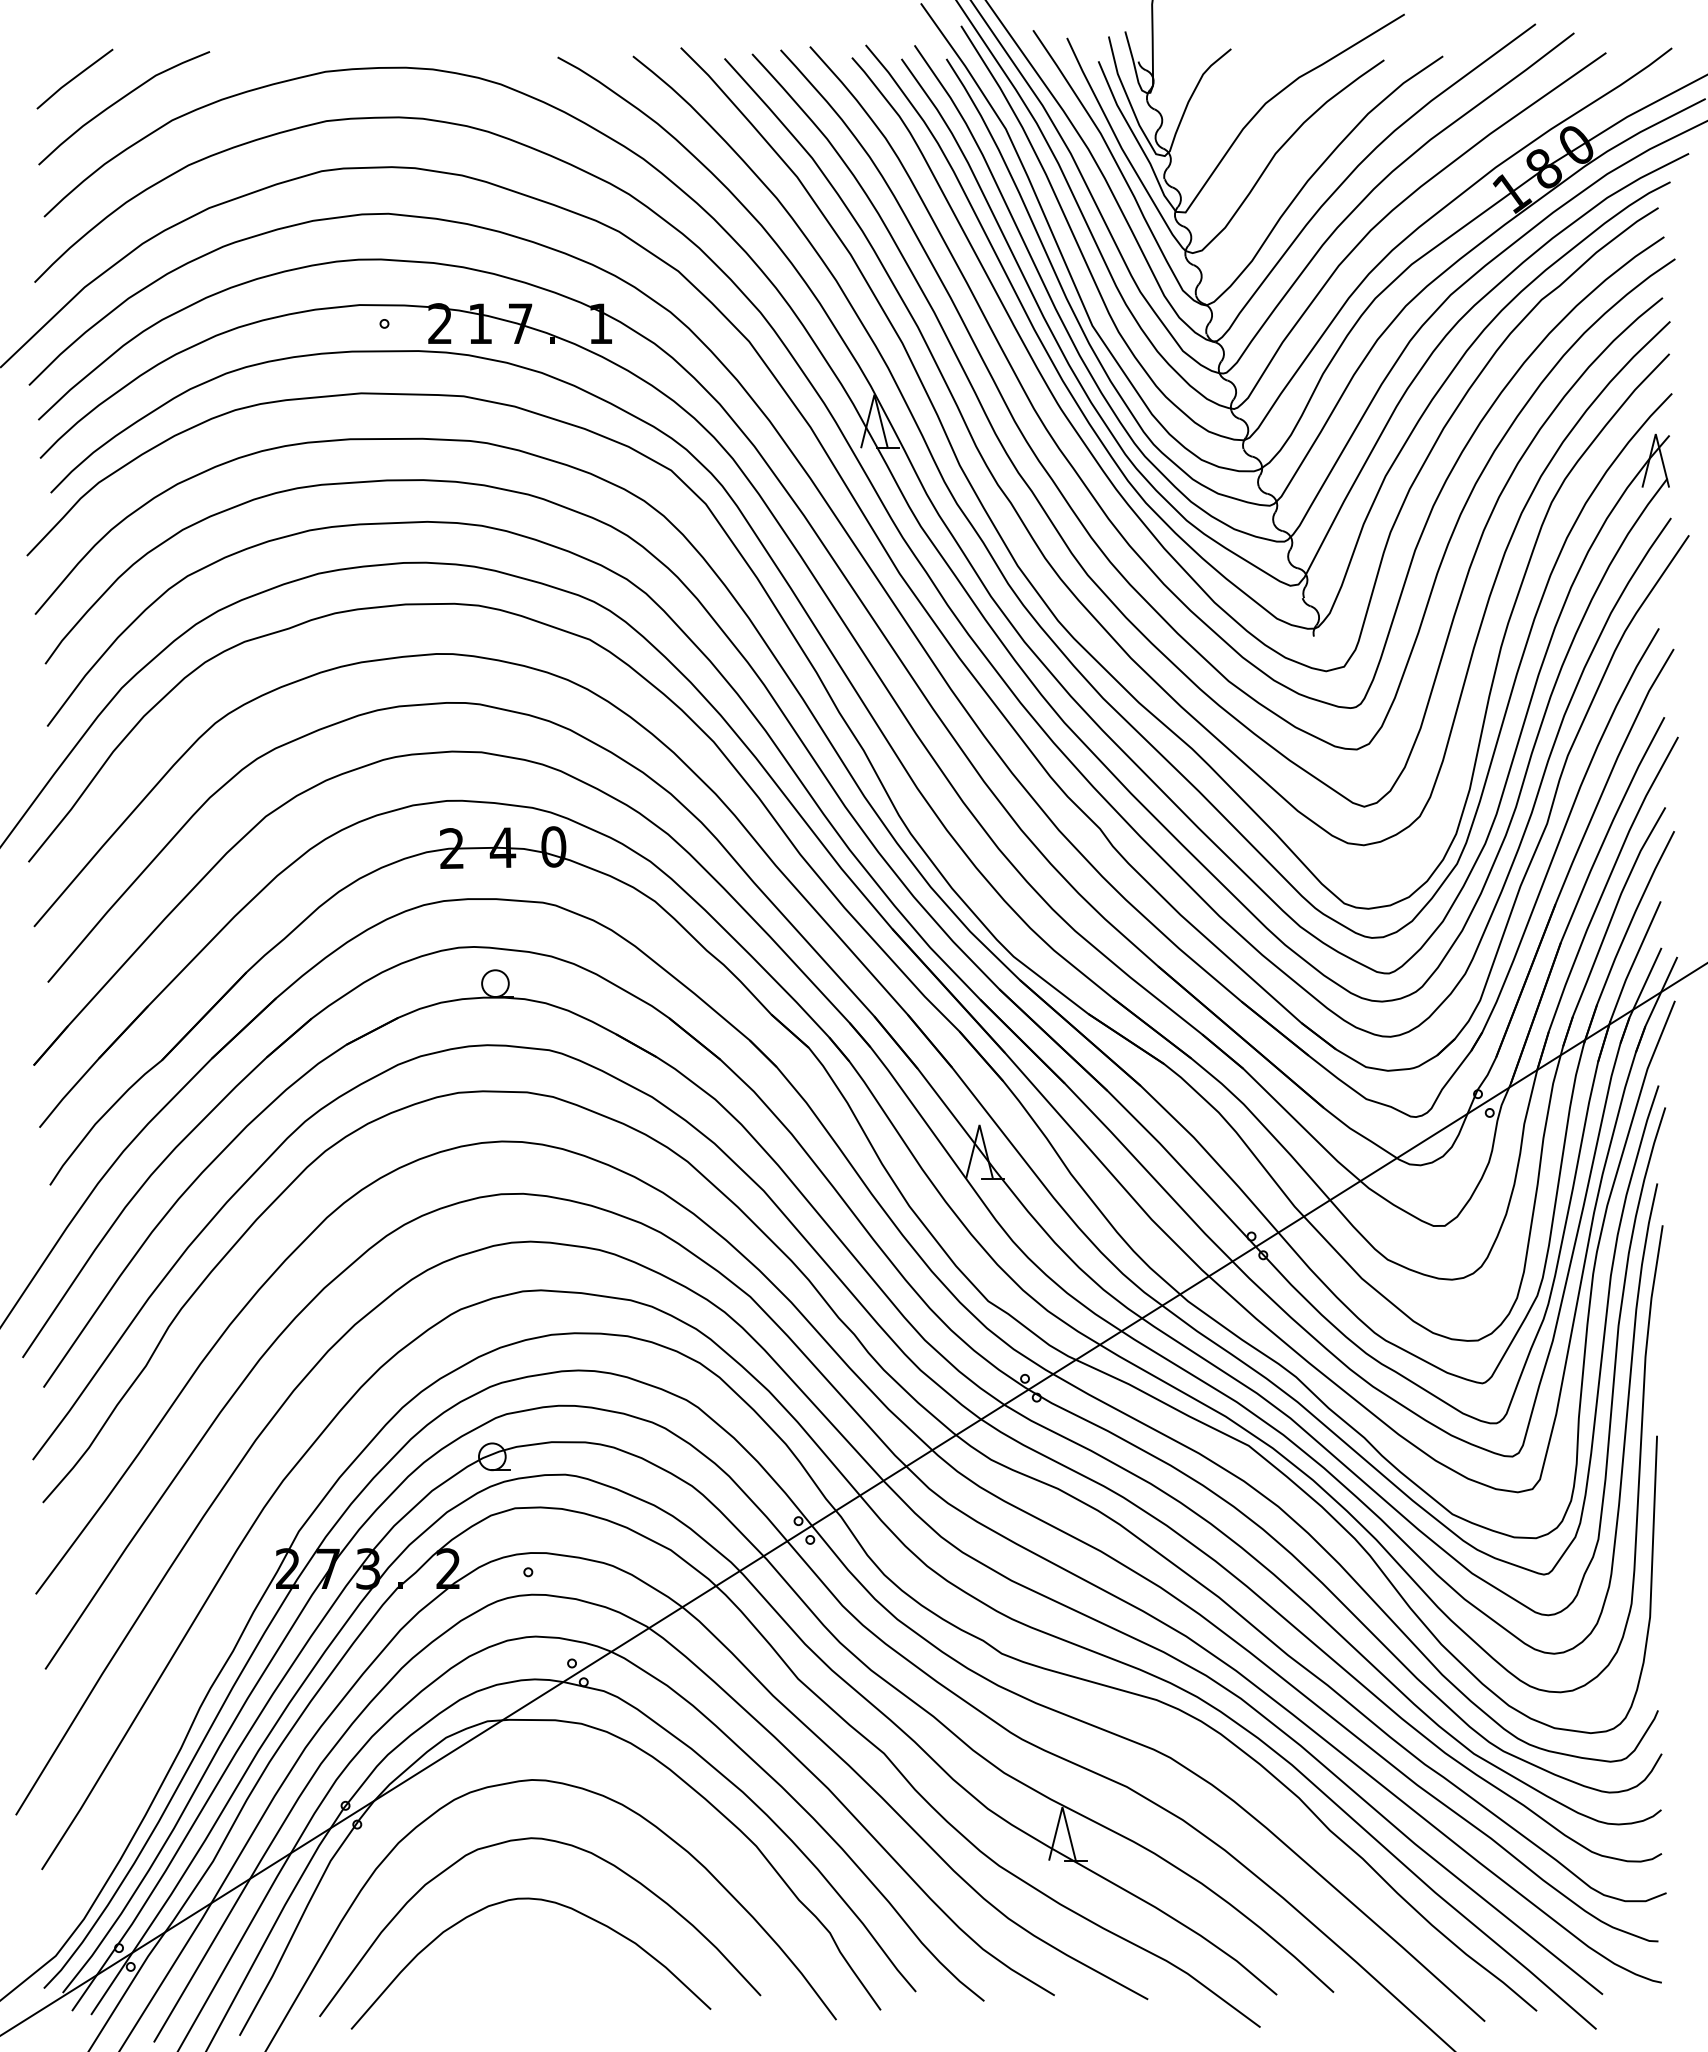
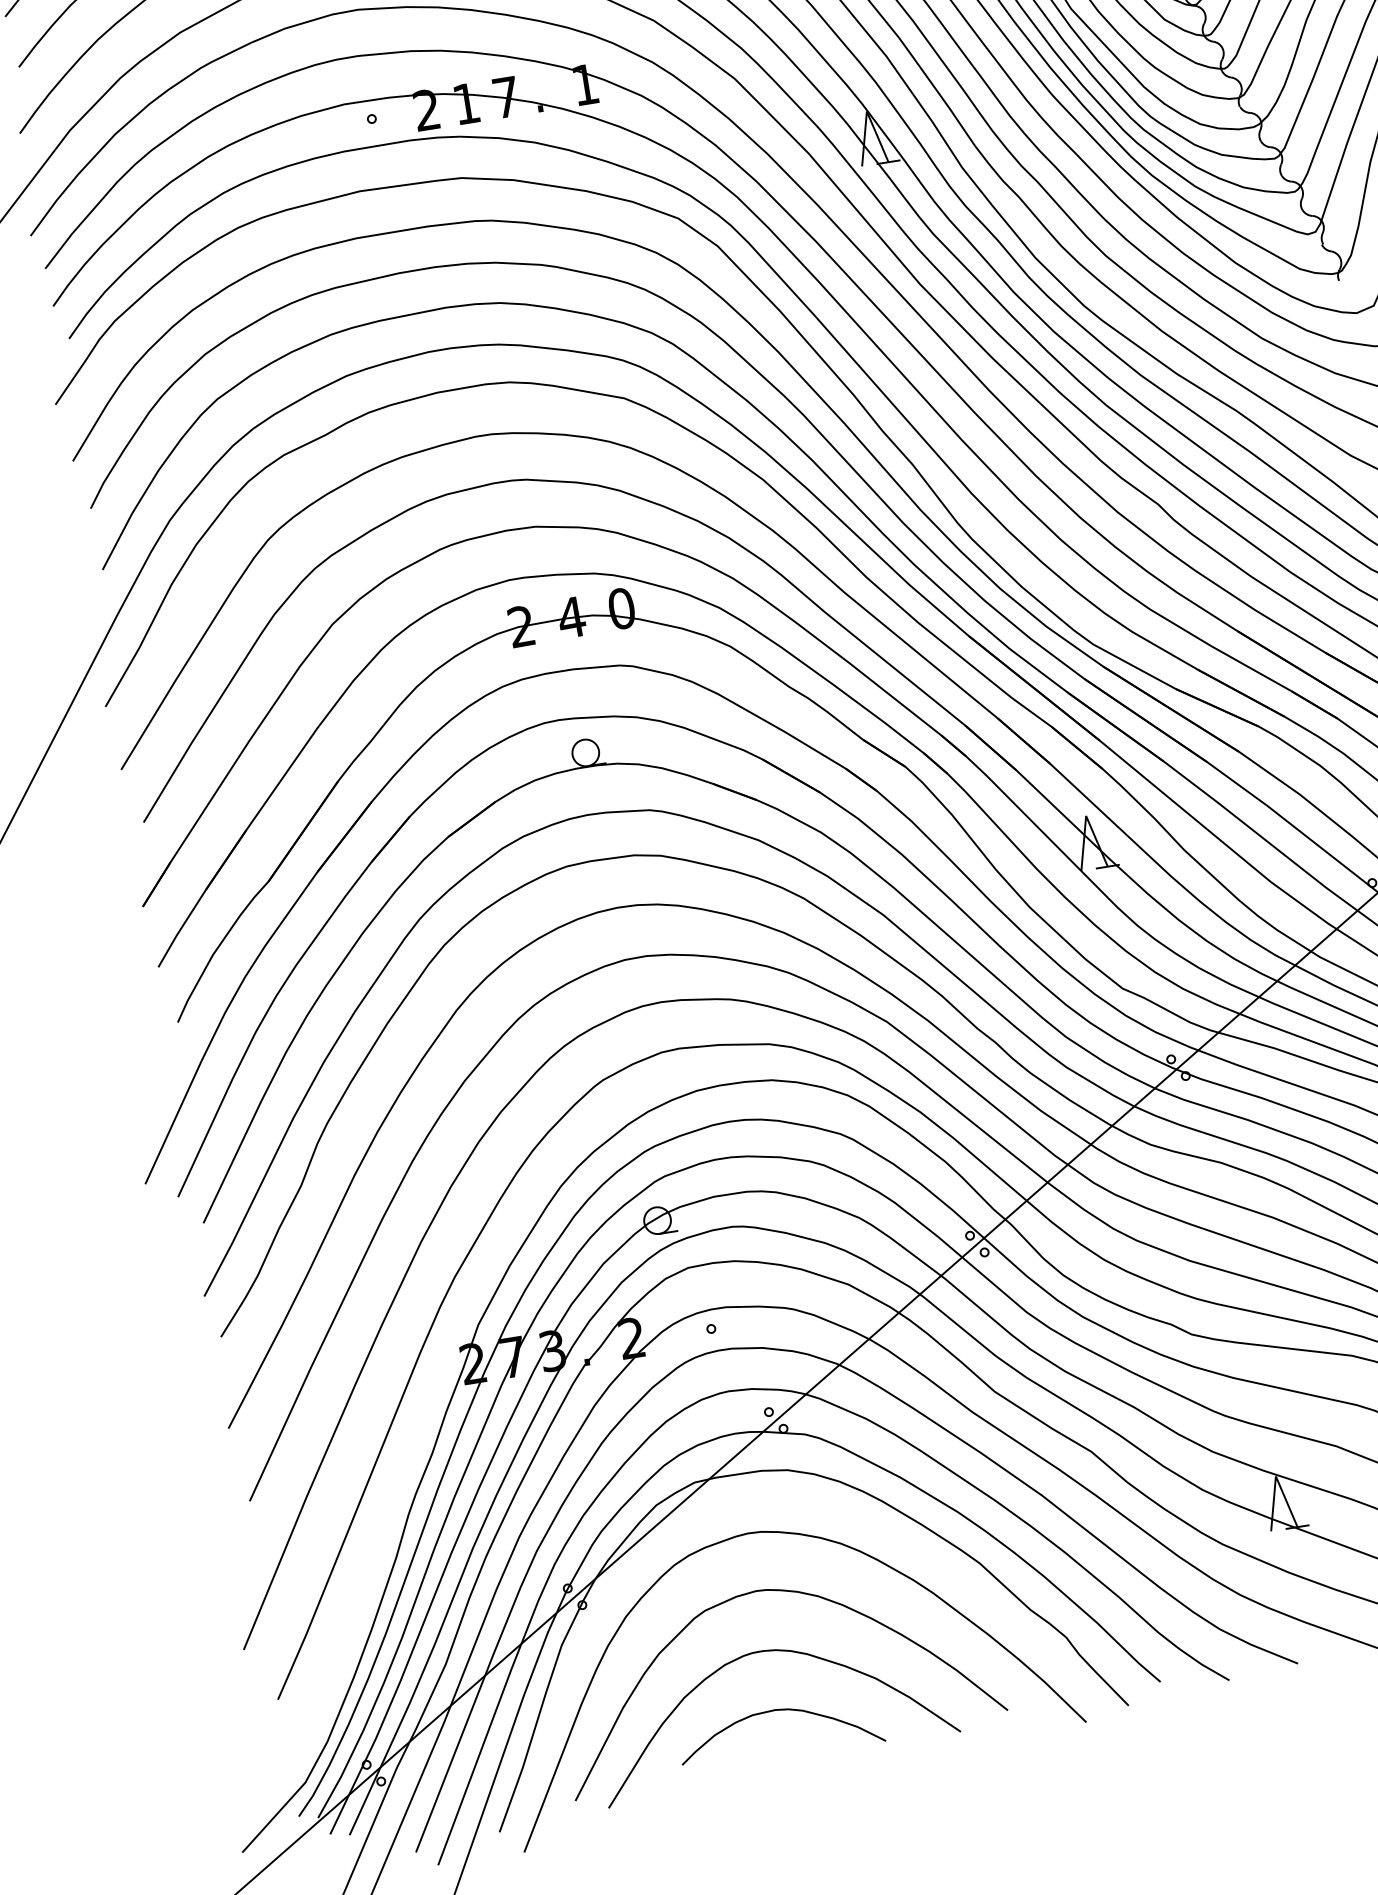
curve: (536, 1960) -> (780, 1711), added

